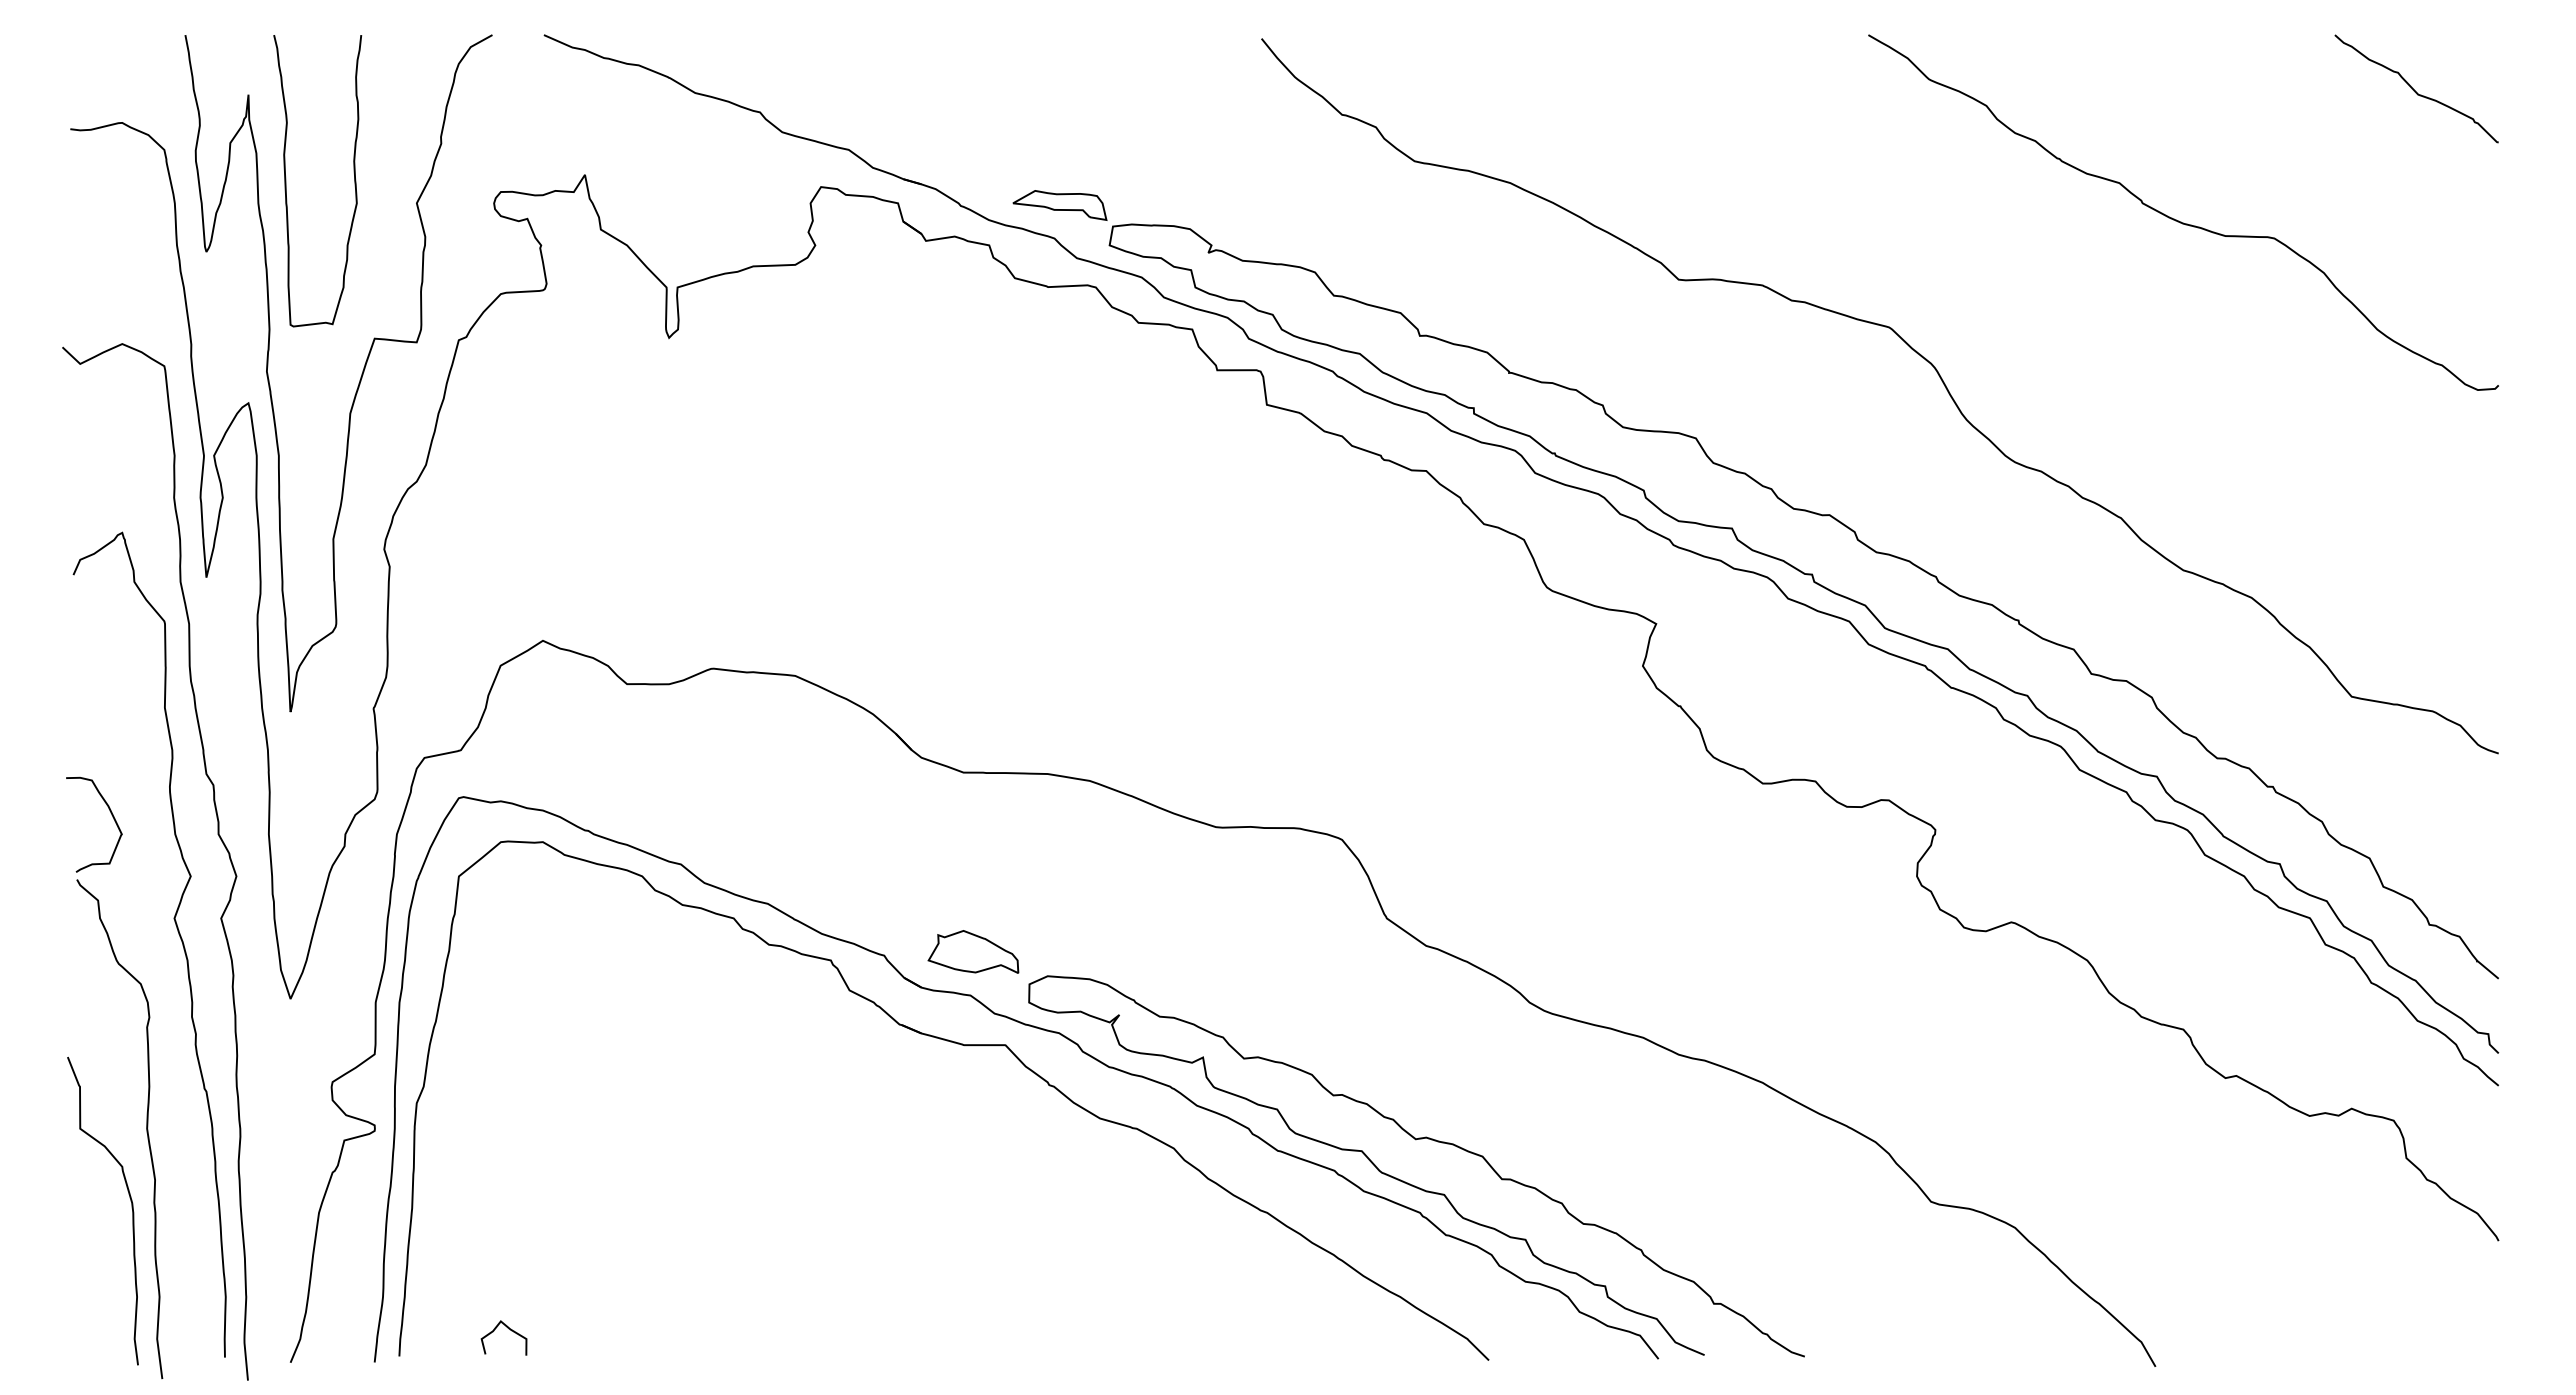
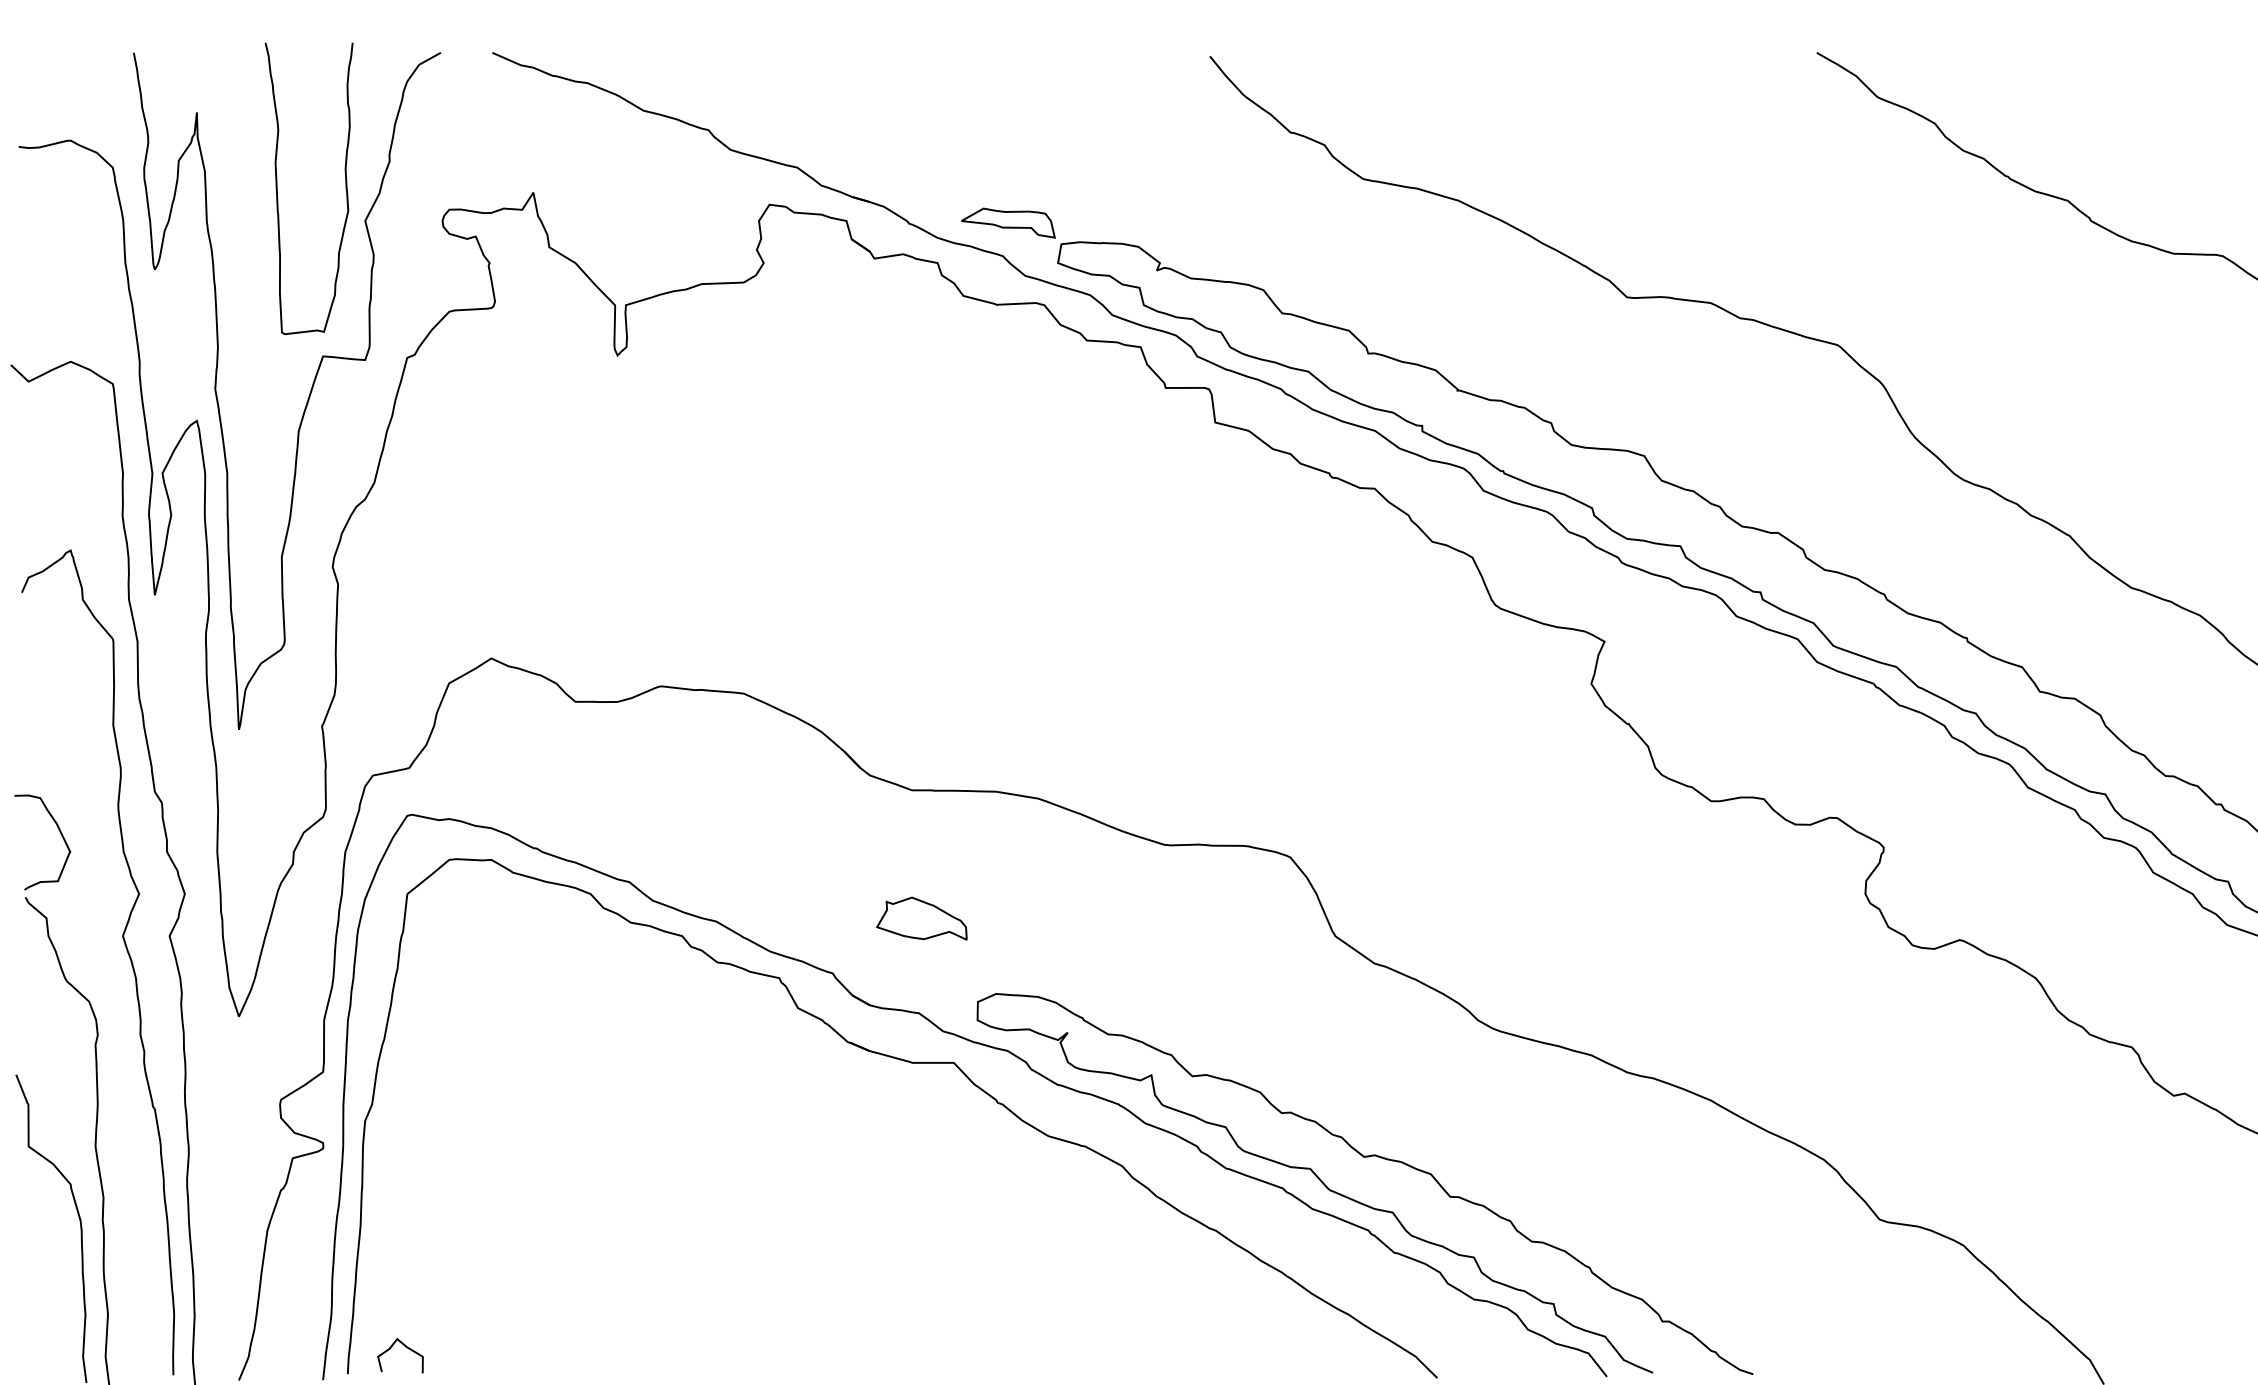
curve: (286, 181) -> (277, 189), moved
part: (973, 951) -> (921, 918), moved
curve: (508, 1329) -> (404, 1347), moved

